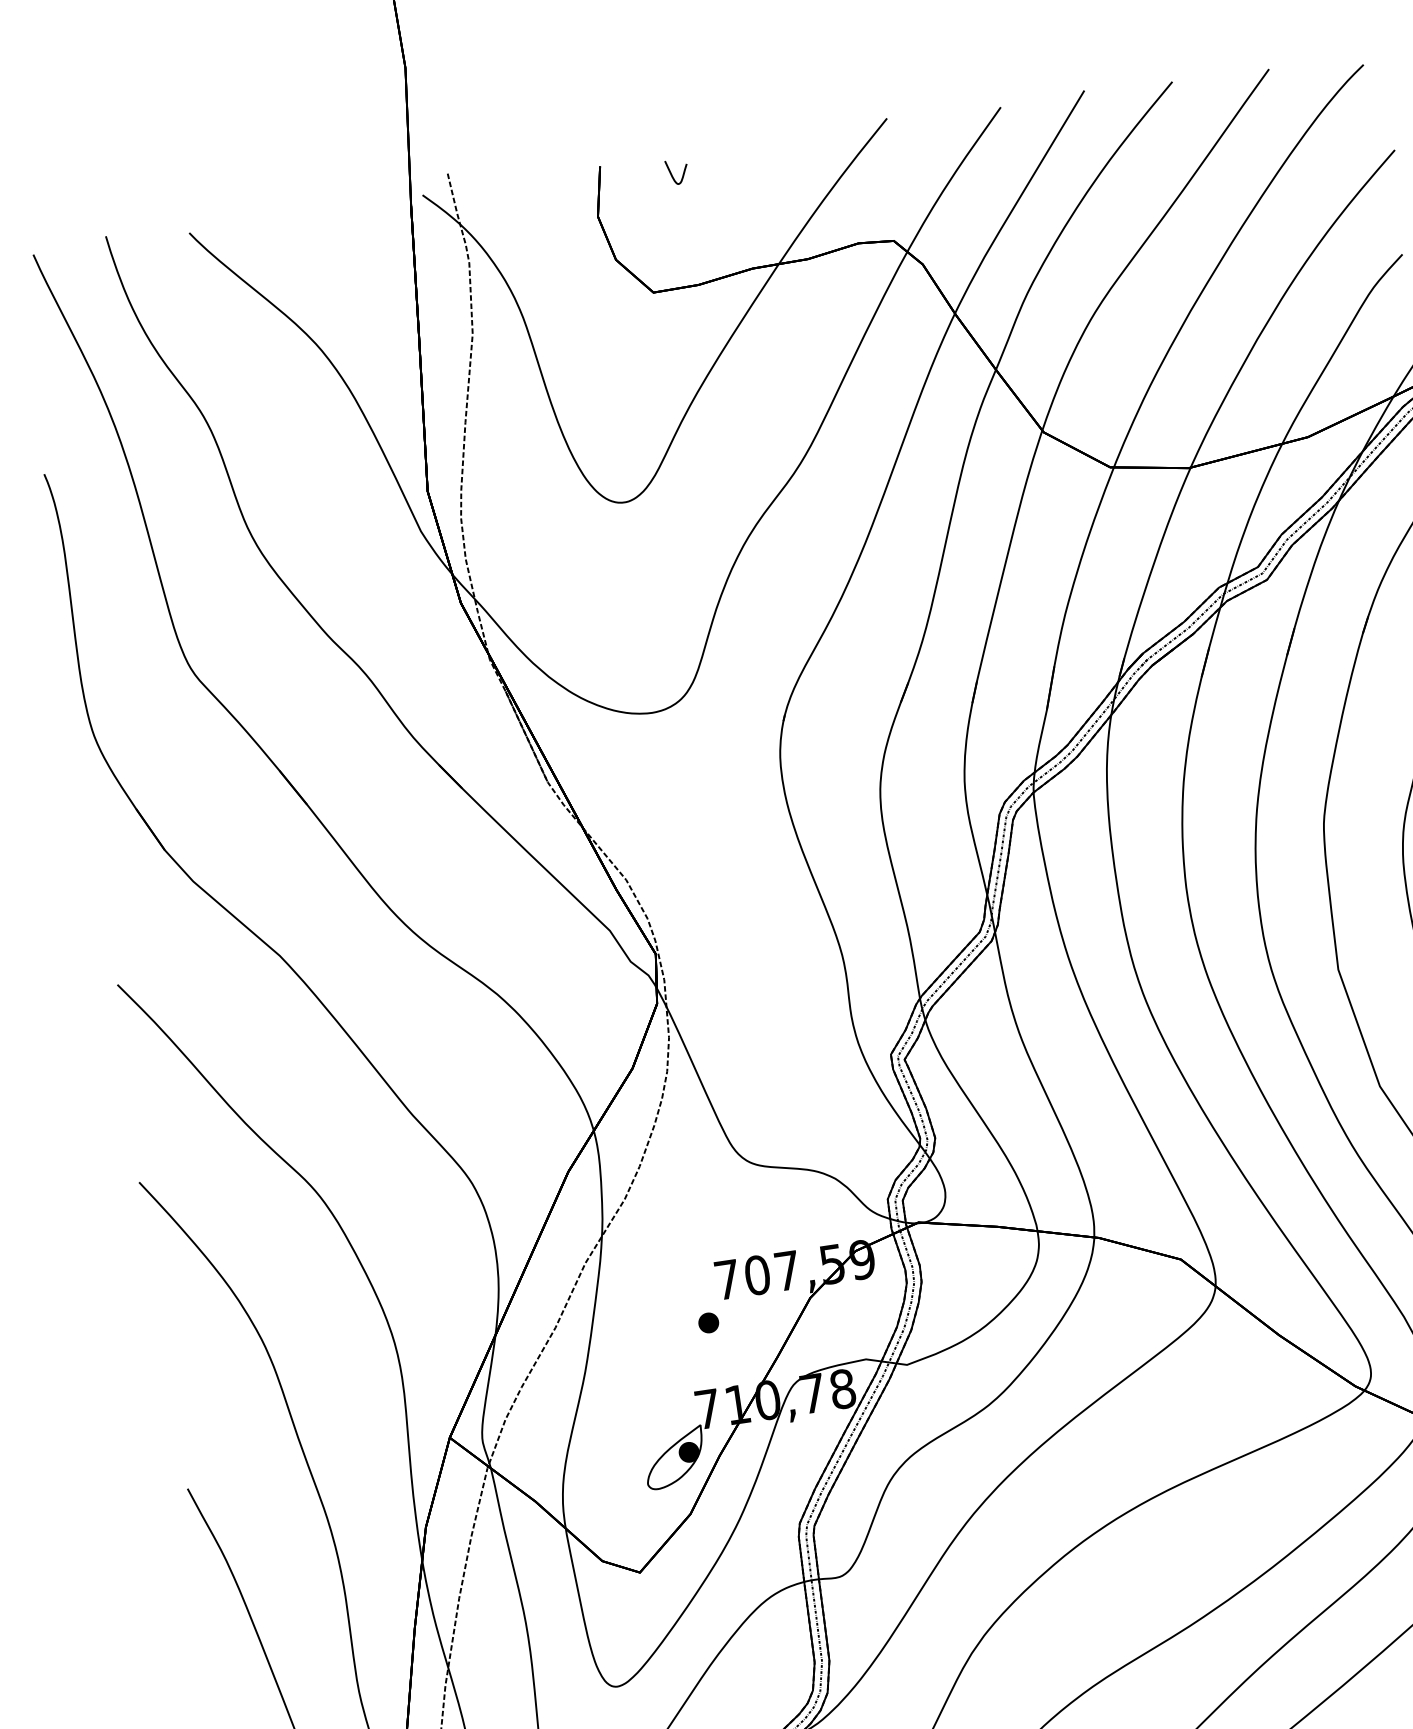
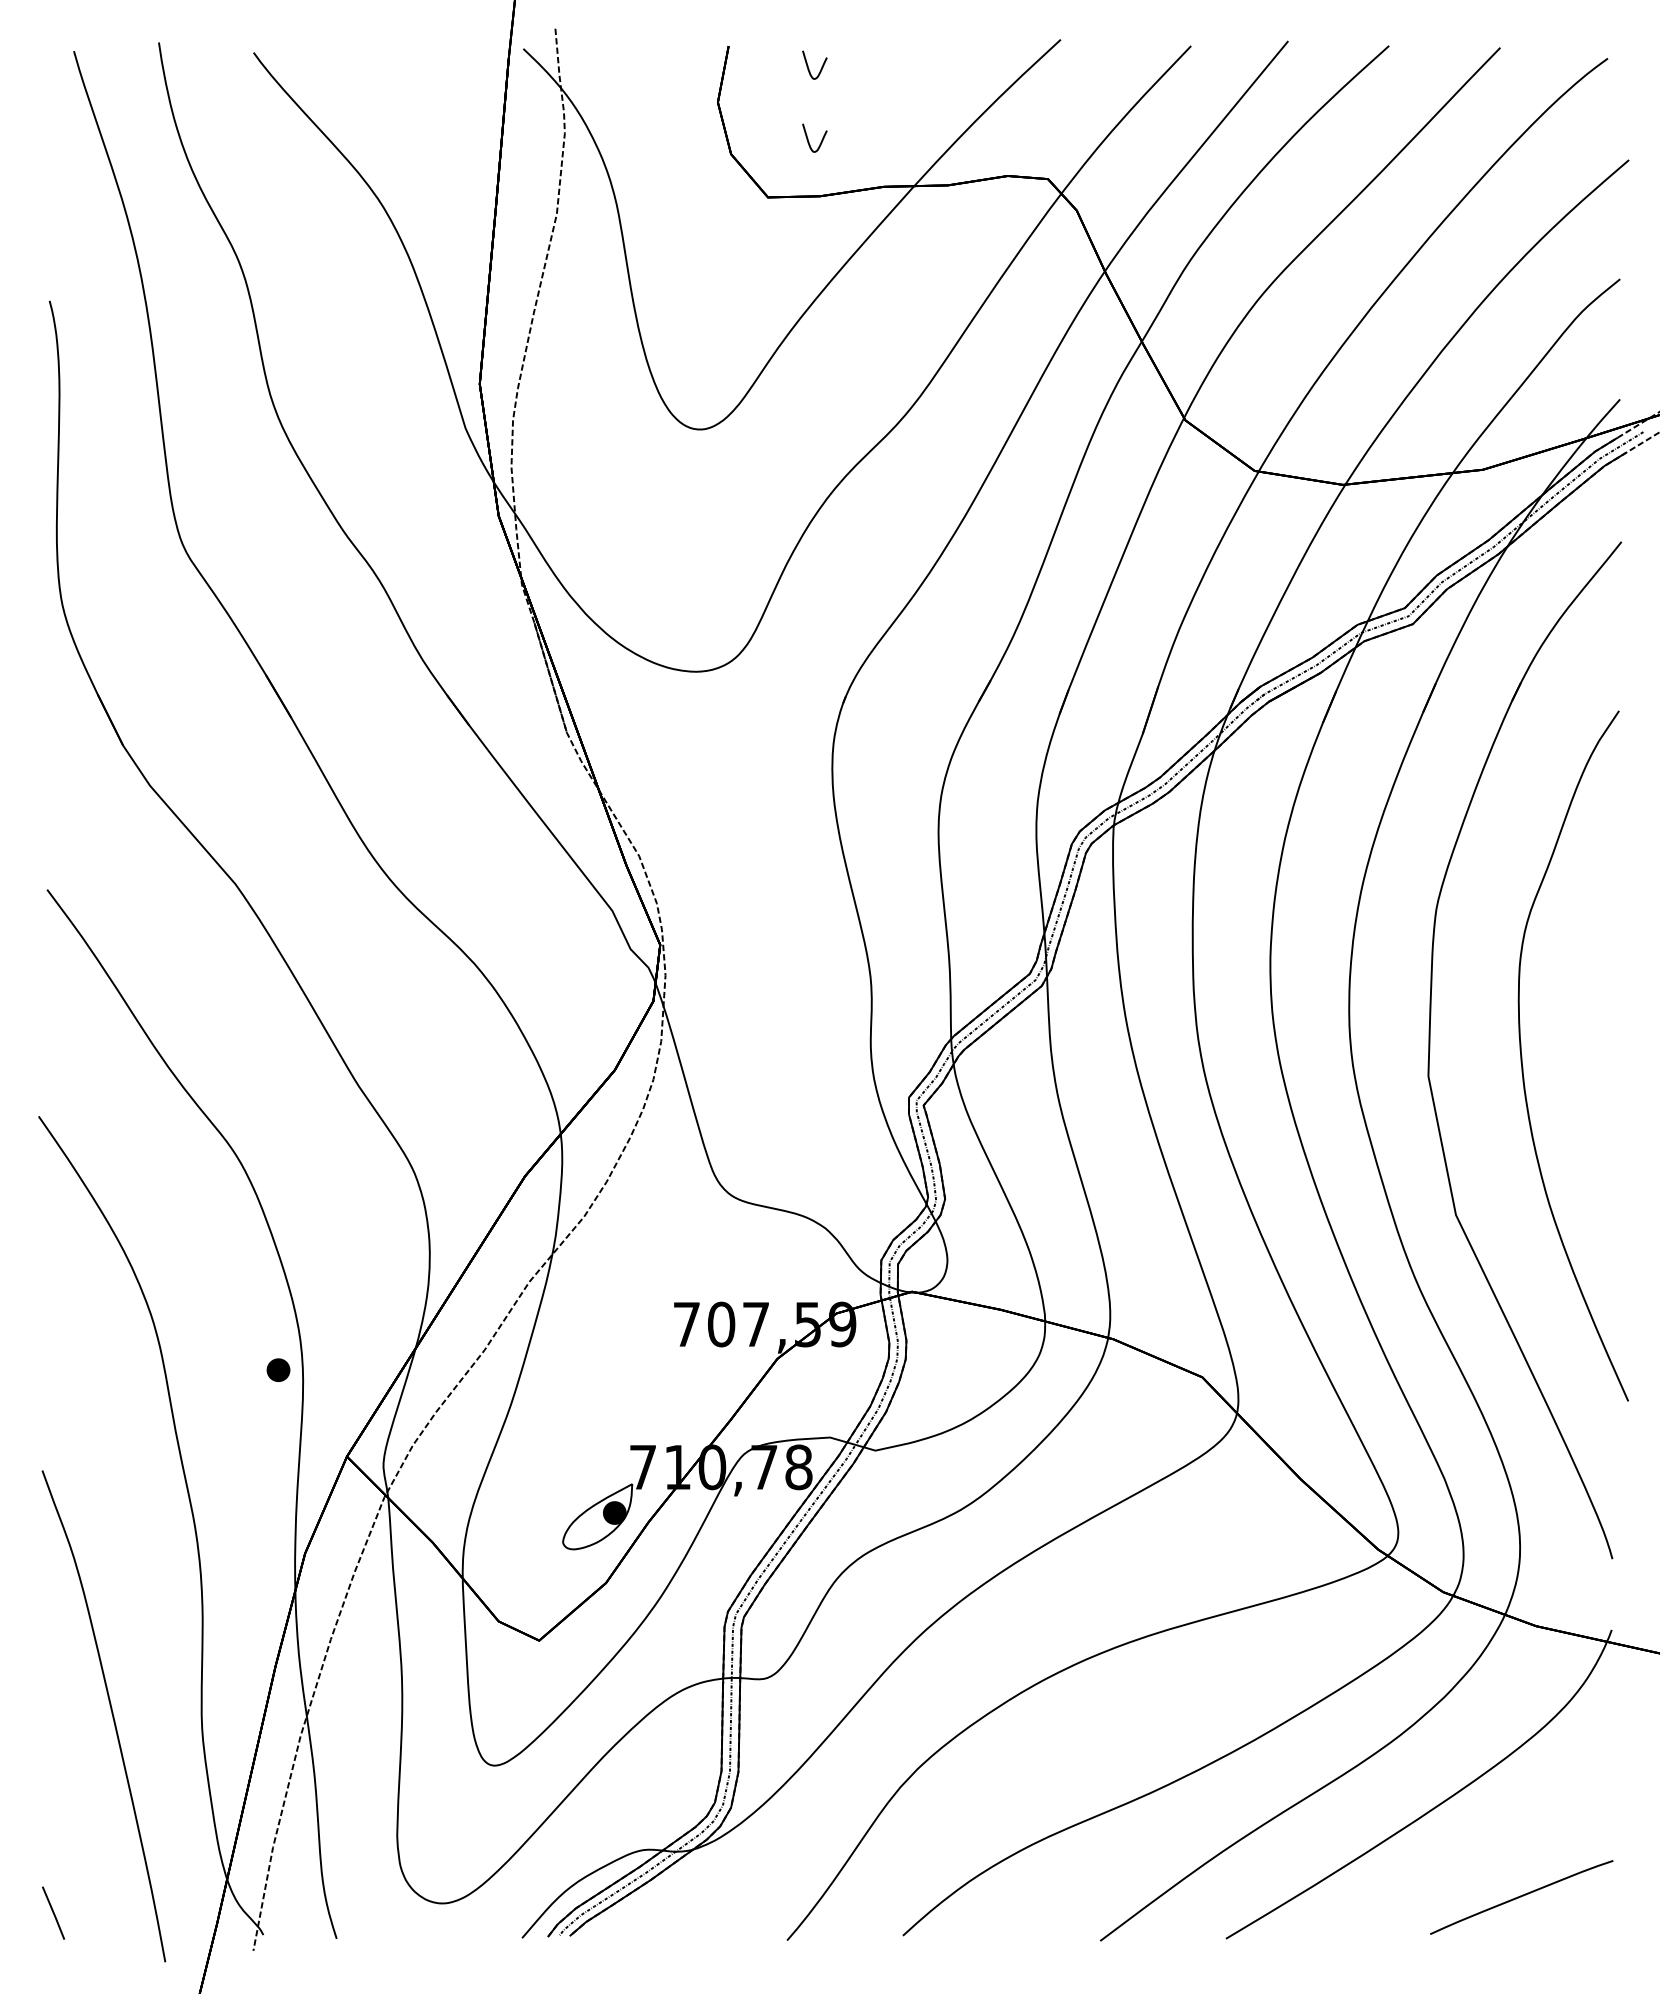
part: (681, 236) -> (808, 138), added
part: (708, 1322) -> (278, 1369), moved

